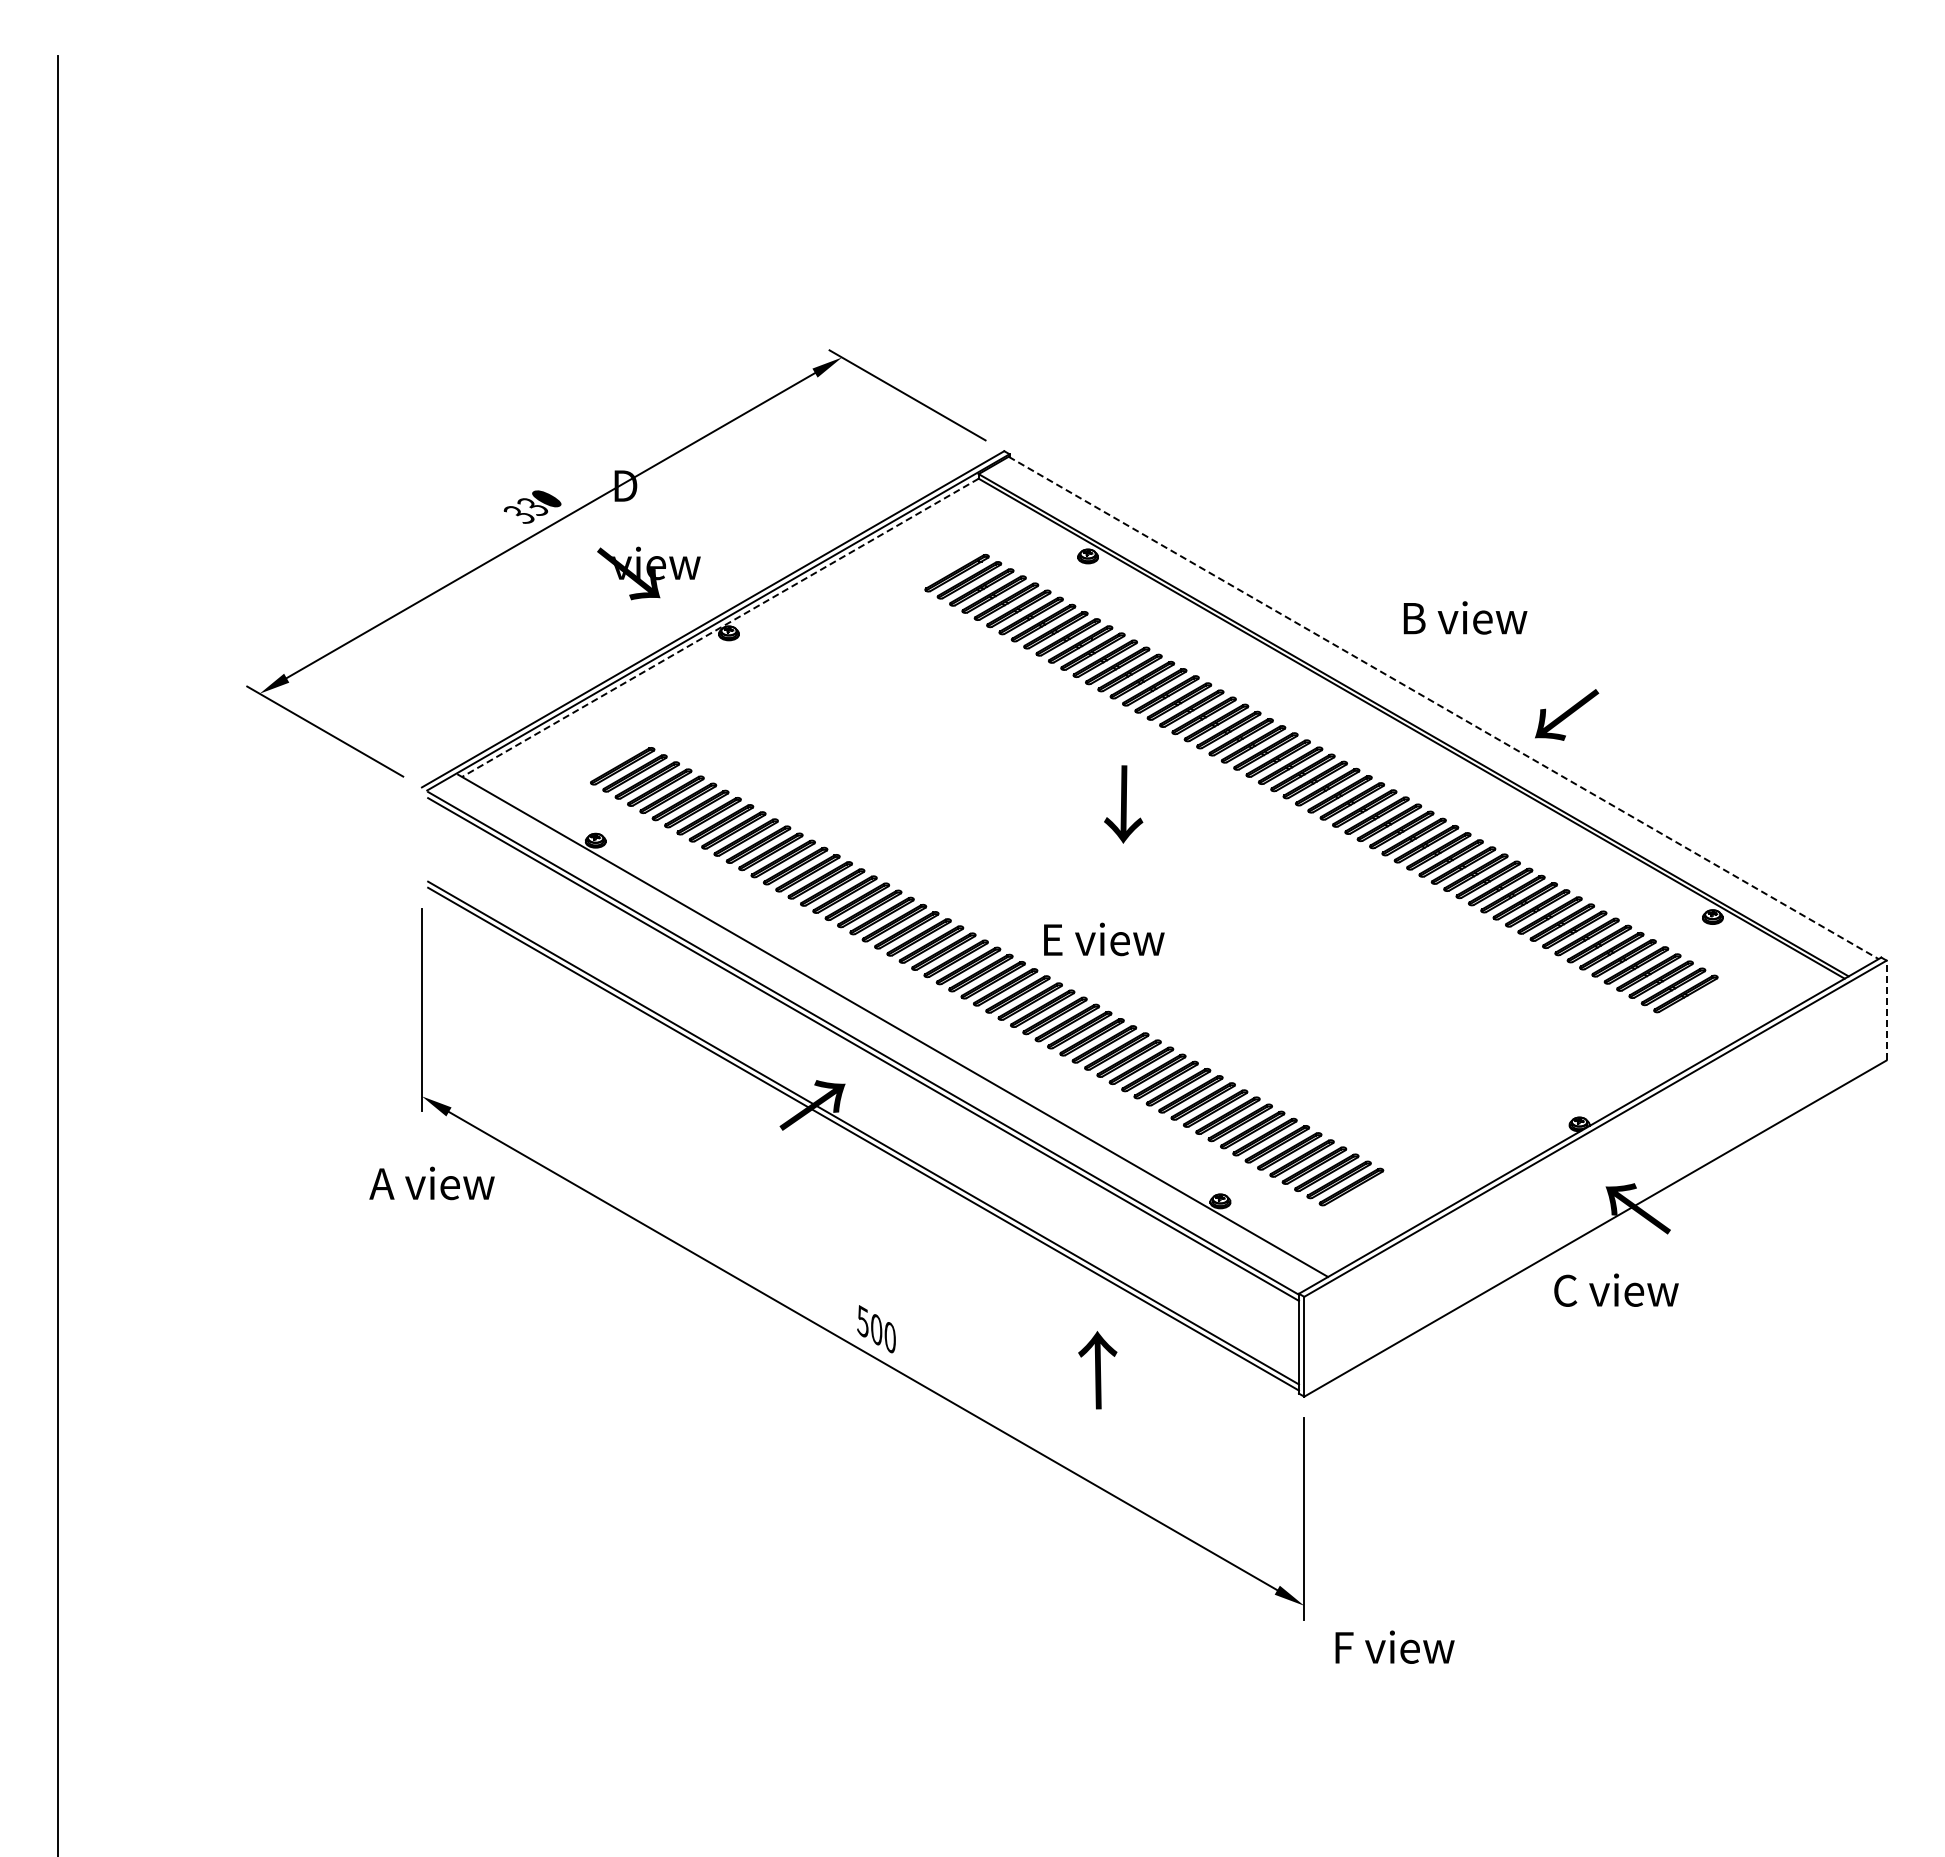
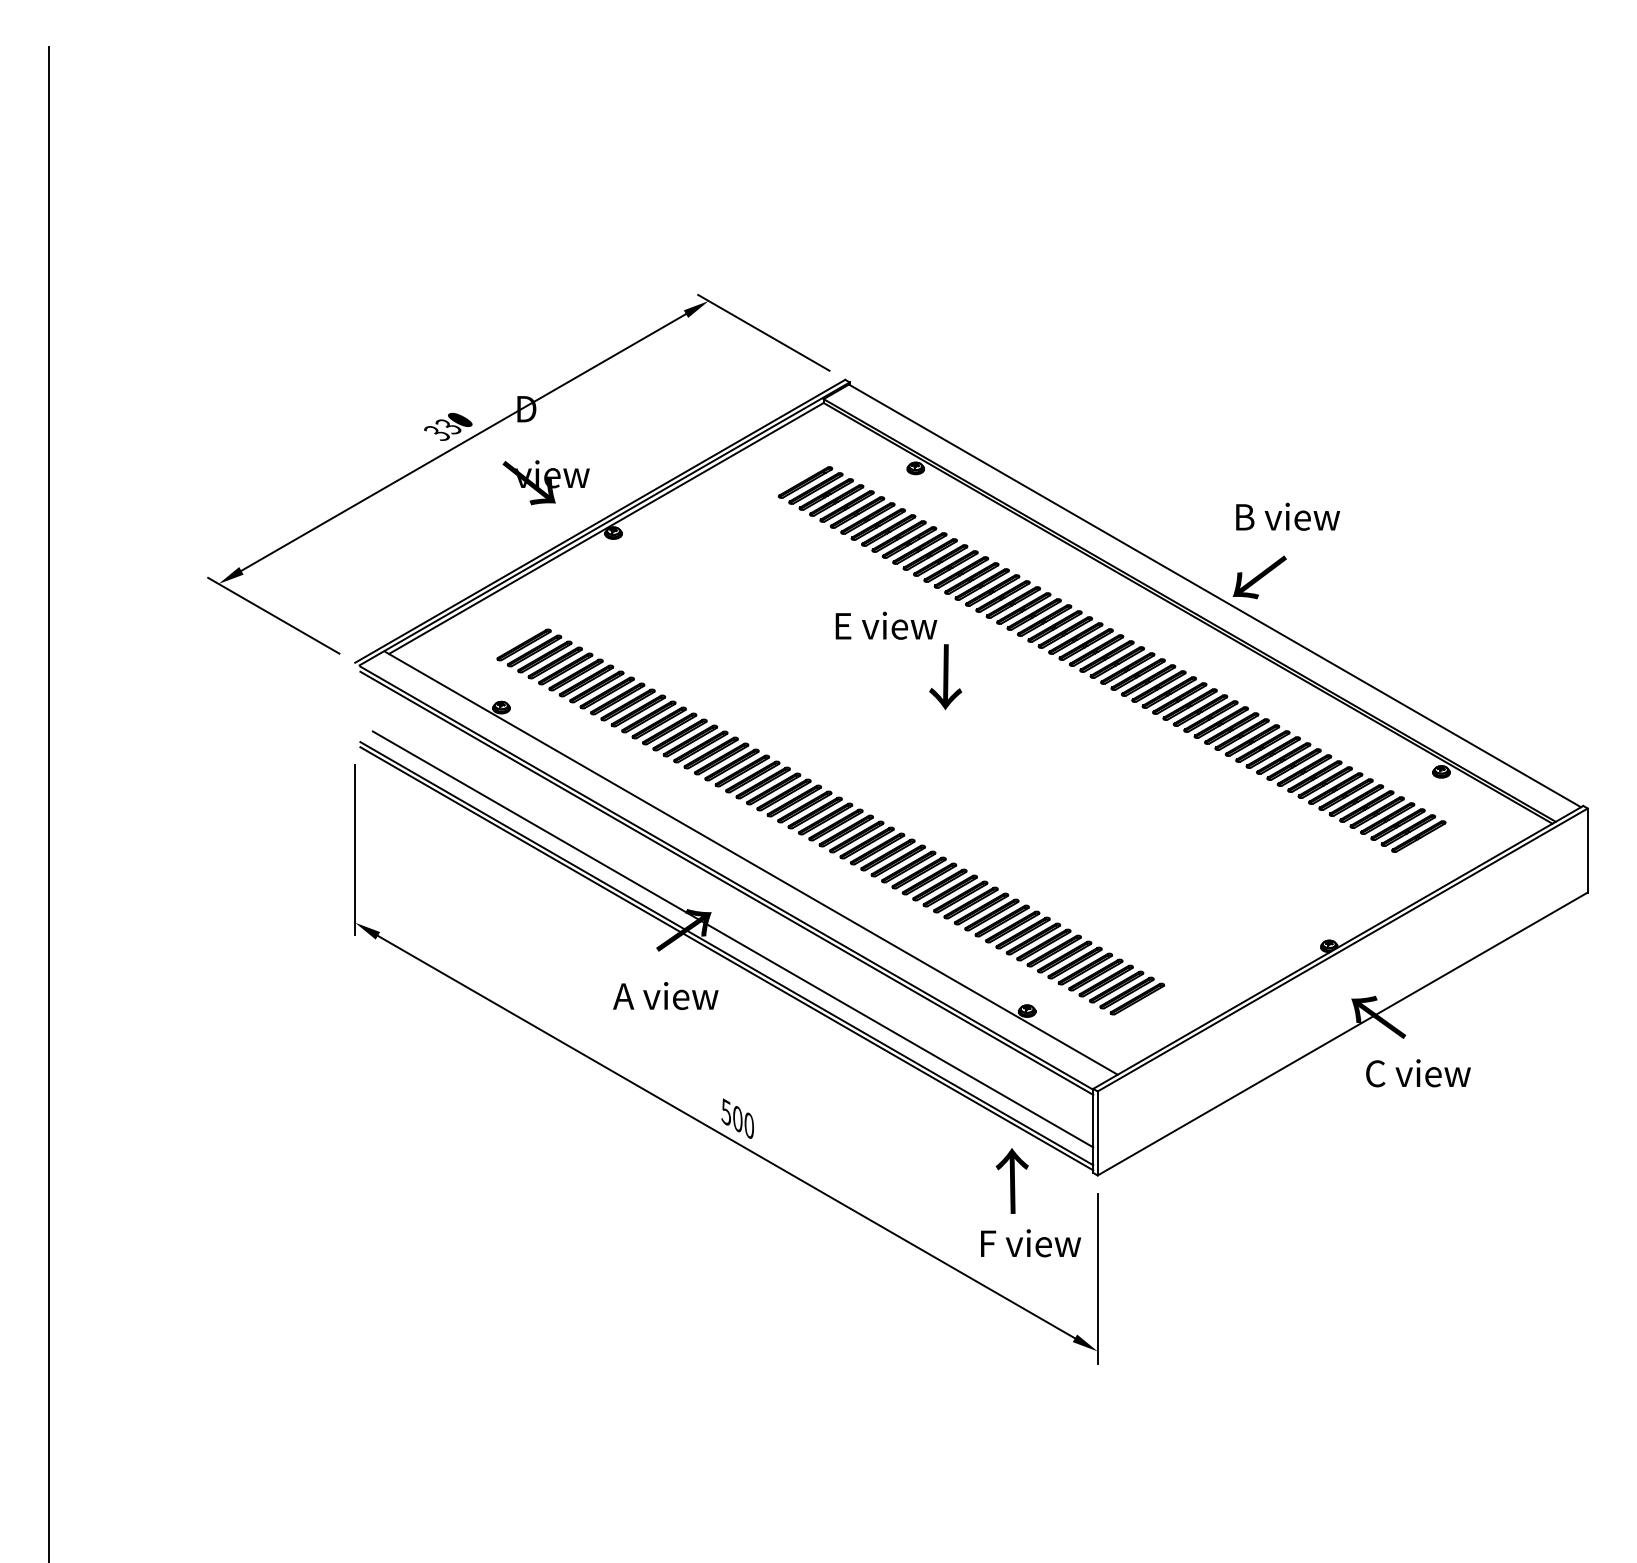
text: (1465, 617) -> (1288, 516), moved
line: (719, 628) -> (605, 529), dashed -> solid
line: (1444, 708) -> (1215, 596), dashed -> solid
text: (1567, 714) -> (1260, 577), moved
text: (1104, 939) -> (886, 625), moved
line: (1886, 1010) -> (1587, 850), dashed -> solid
line: (870, 1116) -> (732, 939), added
text: (431, 1183) -> (665, 996), moved
text: (1616, 1289) -> (1418, 1072), moved
text: (1097, 1370) -> (1012, 1181), moved
text: (1394, 1646) -> (1030, 1242), moved

